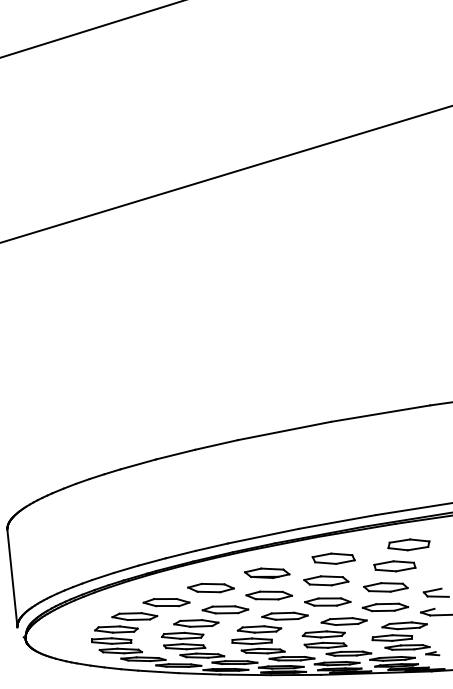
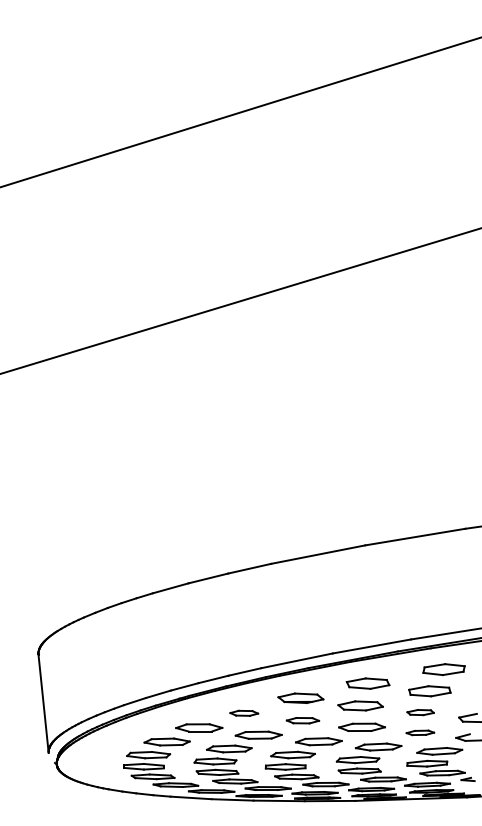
part: (385, 587) -> (420, 712), size x0.6
part: (211, 588) -> (244, 713), size x0.6
part: (268, 595) -> (302, 720), size x0.7
part: (385, 607) -> (420, 732), size x0.6

